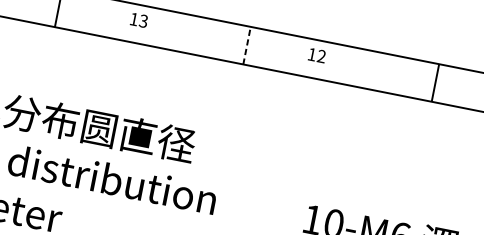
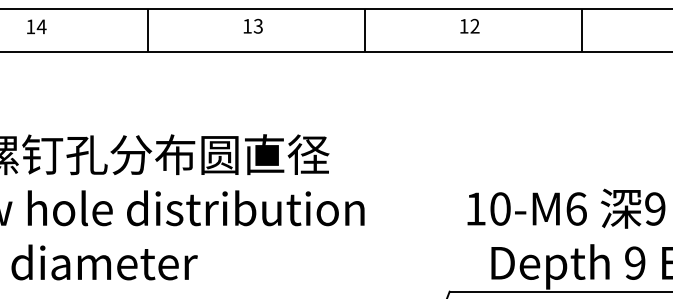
text: (138, 19) -> (252, 25), moved
line: (247, 45) -> (365, 30), dashed -> solid
text: (316, 54) -> (469, 25), moved

